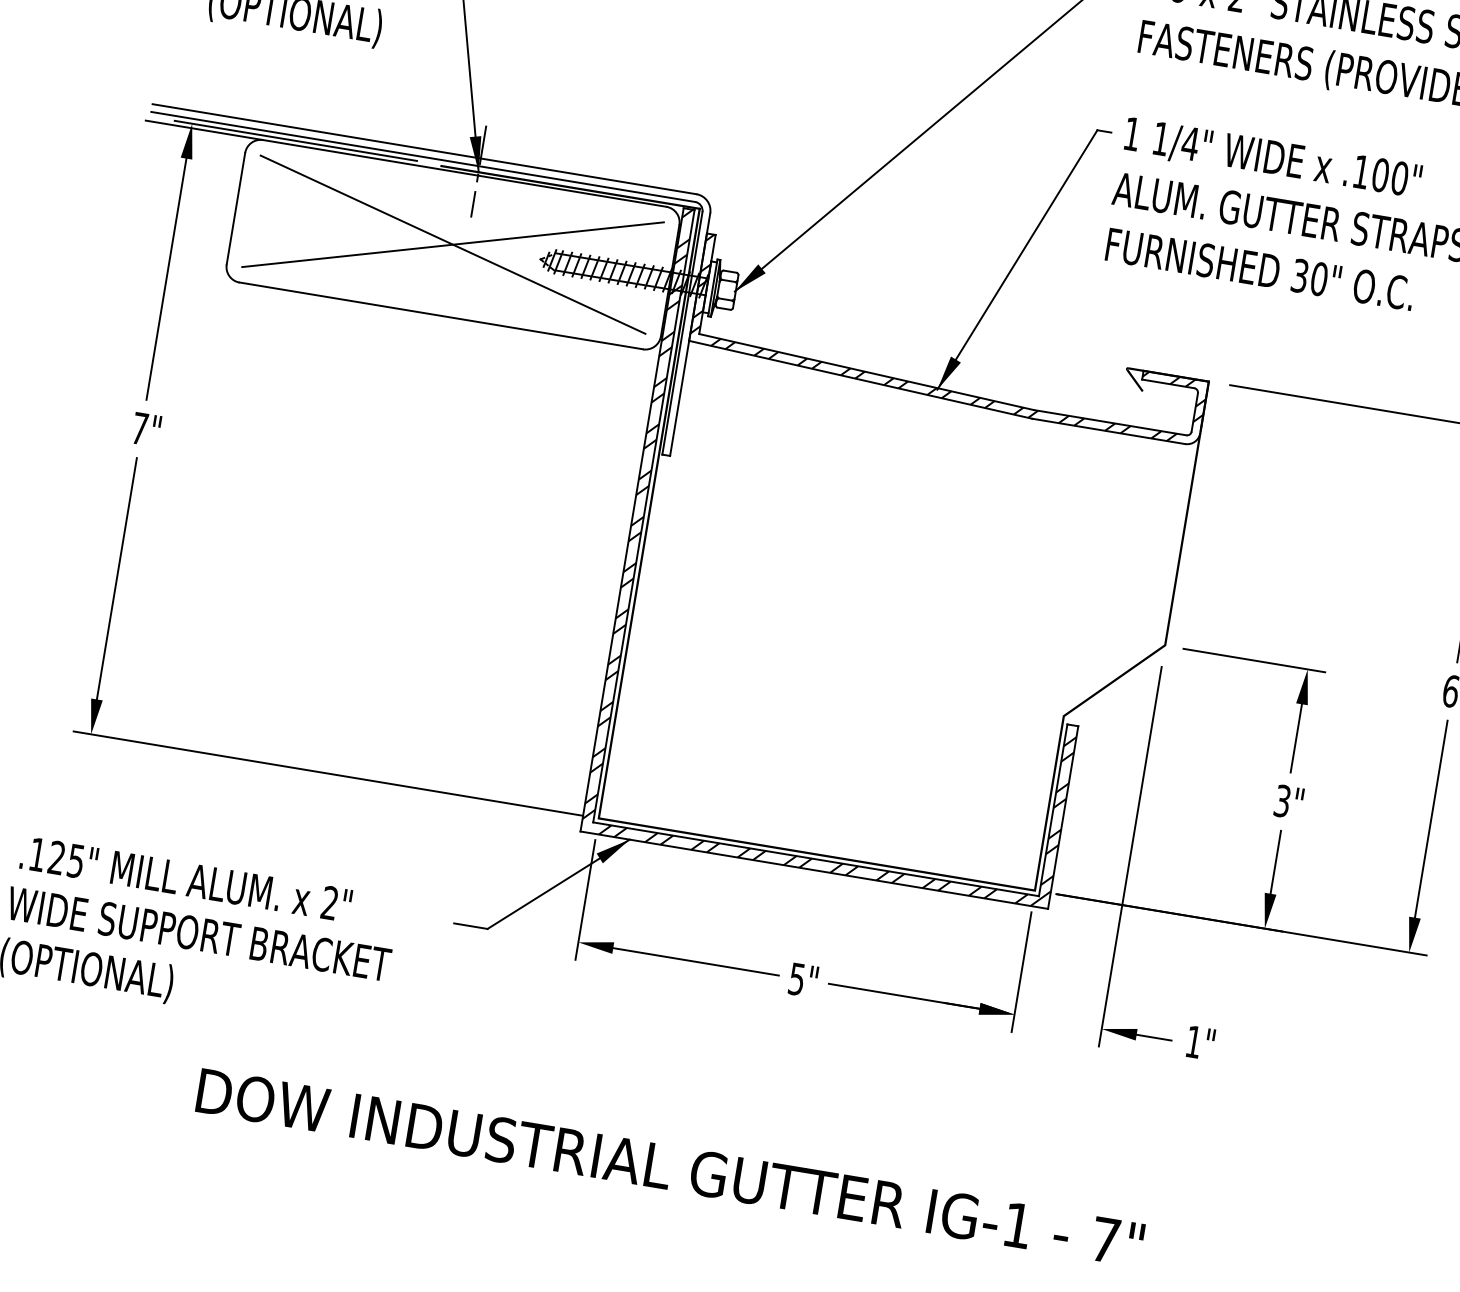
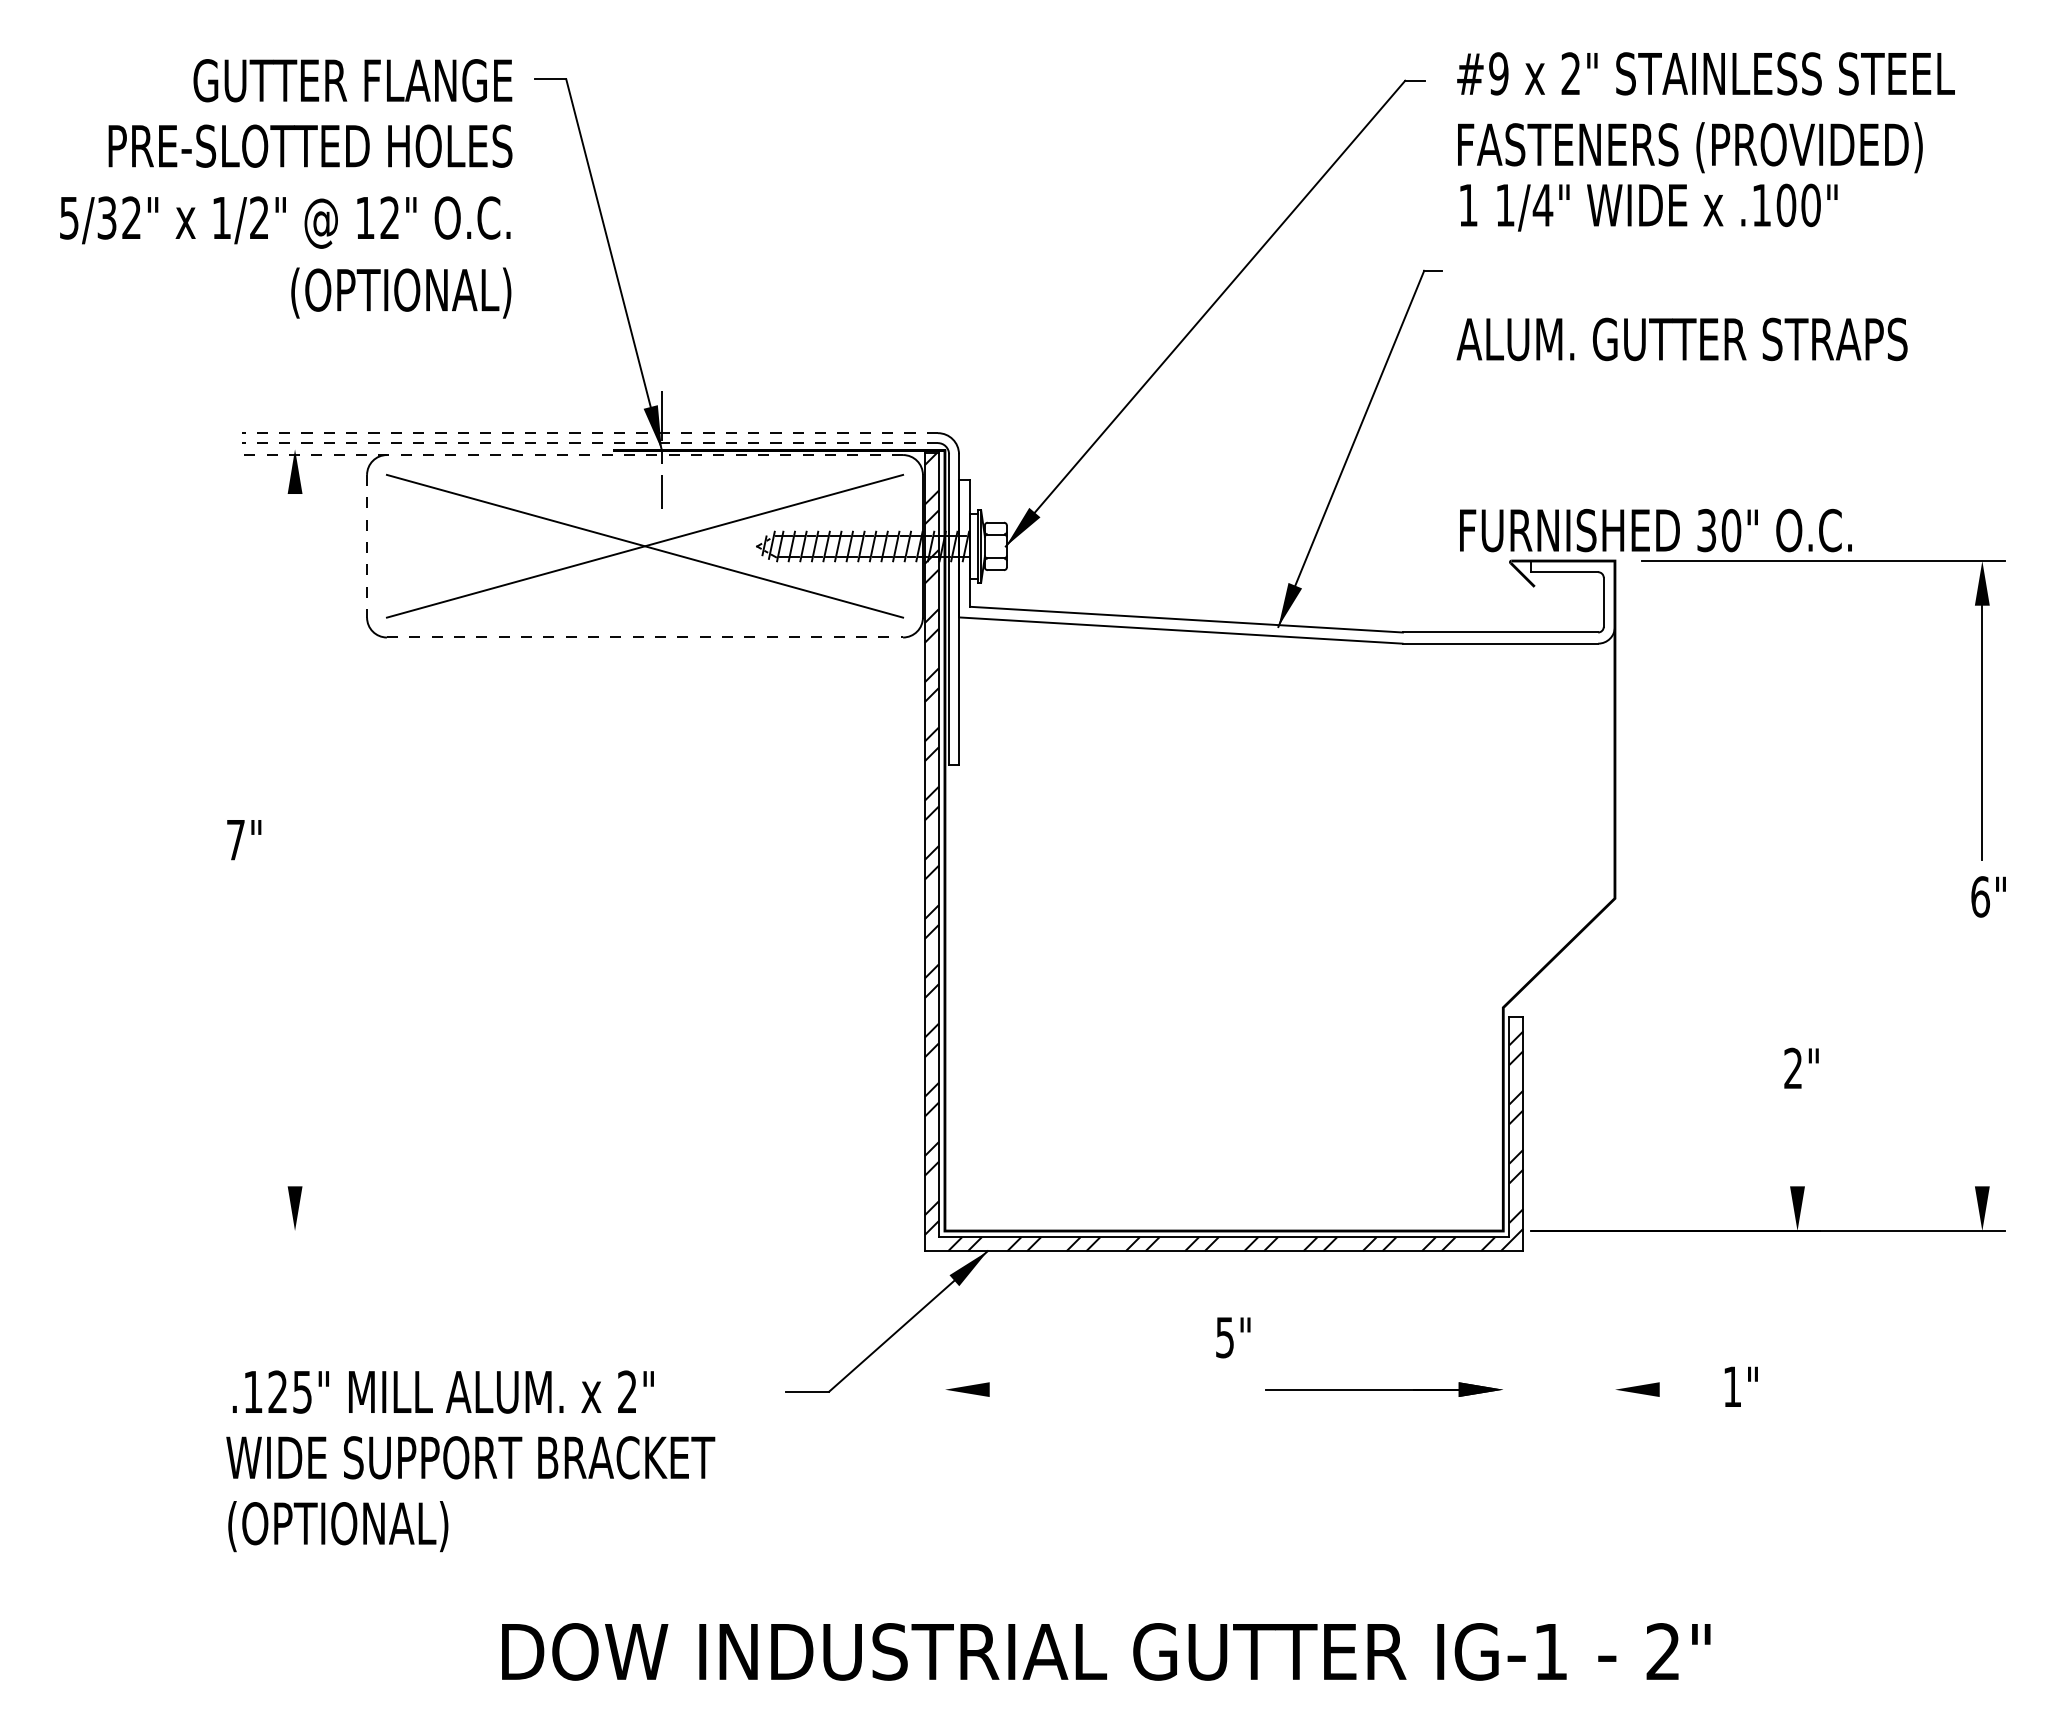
line: (295, 140) -> (427, 449), removed
line: (424, 149) -> (589, 433), solid -> dashed
line: (422, 157) -> (589, 443), solid -> dashed
text: (1272, 159) -> (1648, 207), moved
line: (405, 164) -> (569, 455), solid -> dashed
line: (236, 208) -> (367, 546), solid -> dashed
hatch: (706, 260) -> (964, 513), removed
text: (1259, 269) -> (1655, 530), moved
line: (166, 279) -> (295, 648), removed
line: (441, 316) -> (645, 637), solid -> dashed
hatch: (946, 371) -> (1286, 602), removed
text: (146, 430) -> (244, 840), moved
line: (117, 578) -> (295, 1031), removed
part: (1296, 703) -> (1790, 943), removed
line: (327, 773) -> (597, 1231), removed
text: (1282, 801) -> (1793, 1068), 3" -> 2"
line: (1431, 819) -> (1982, 1060), removed
line: (1130, 857) -> (1615, 1169), removed
line: (1275, 861) -> (1797, 1145), removed
line: (585, 900) -> (945, 1335), removed
line: (695, 961) -> (1095, 1389), removed
line: (1021, 972) -> (1503, 1335), removed
text: (803, 980) -> (1233, 1337), moved
line: (1153, 1037) -> (1681, 1389), removed
text: (1104, 1239) -> (1662, 1651), 7" -> 2"

